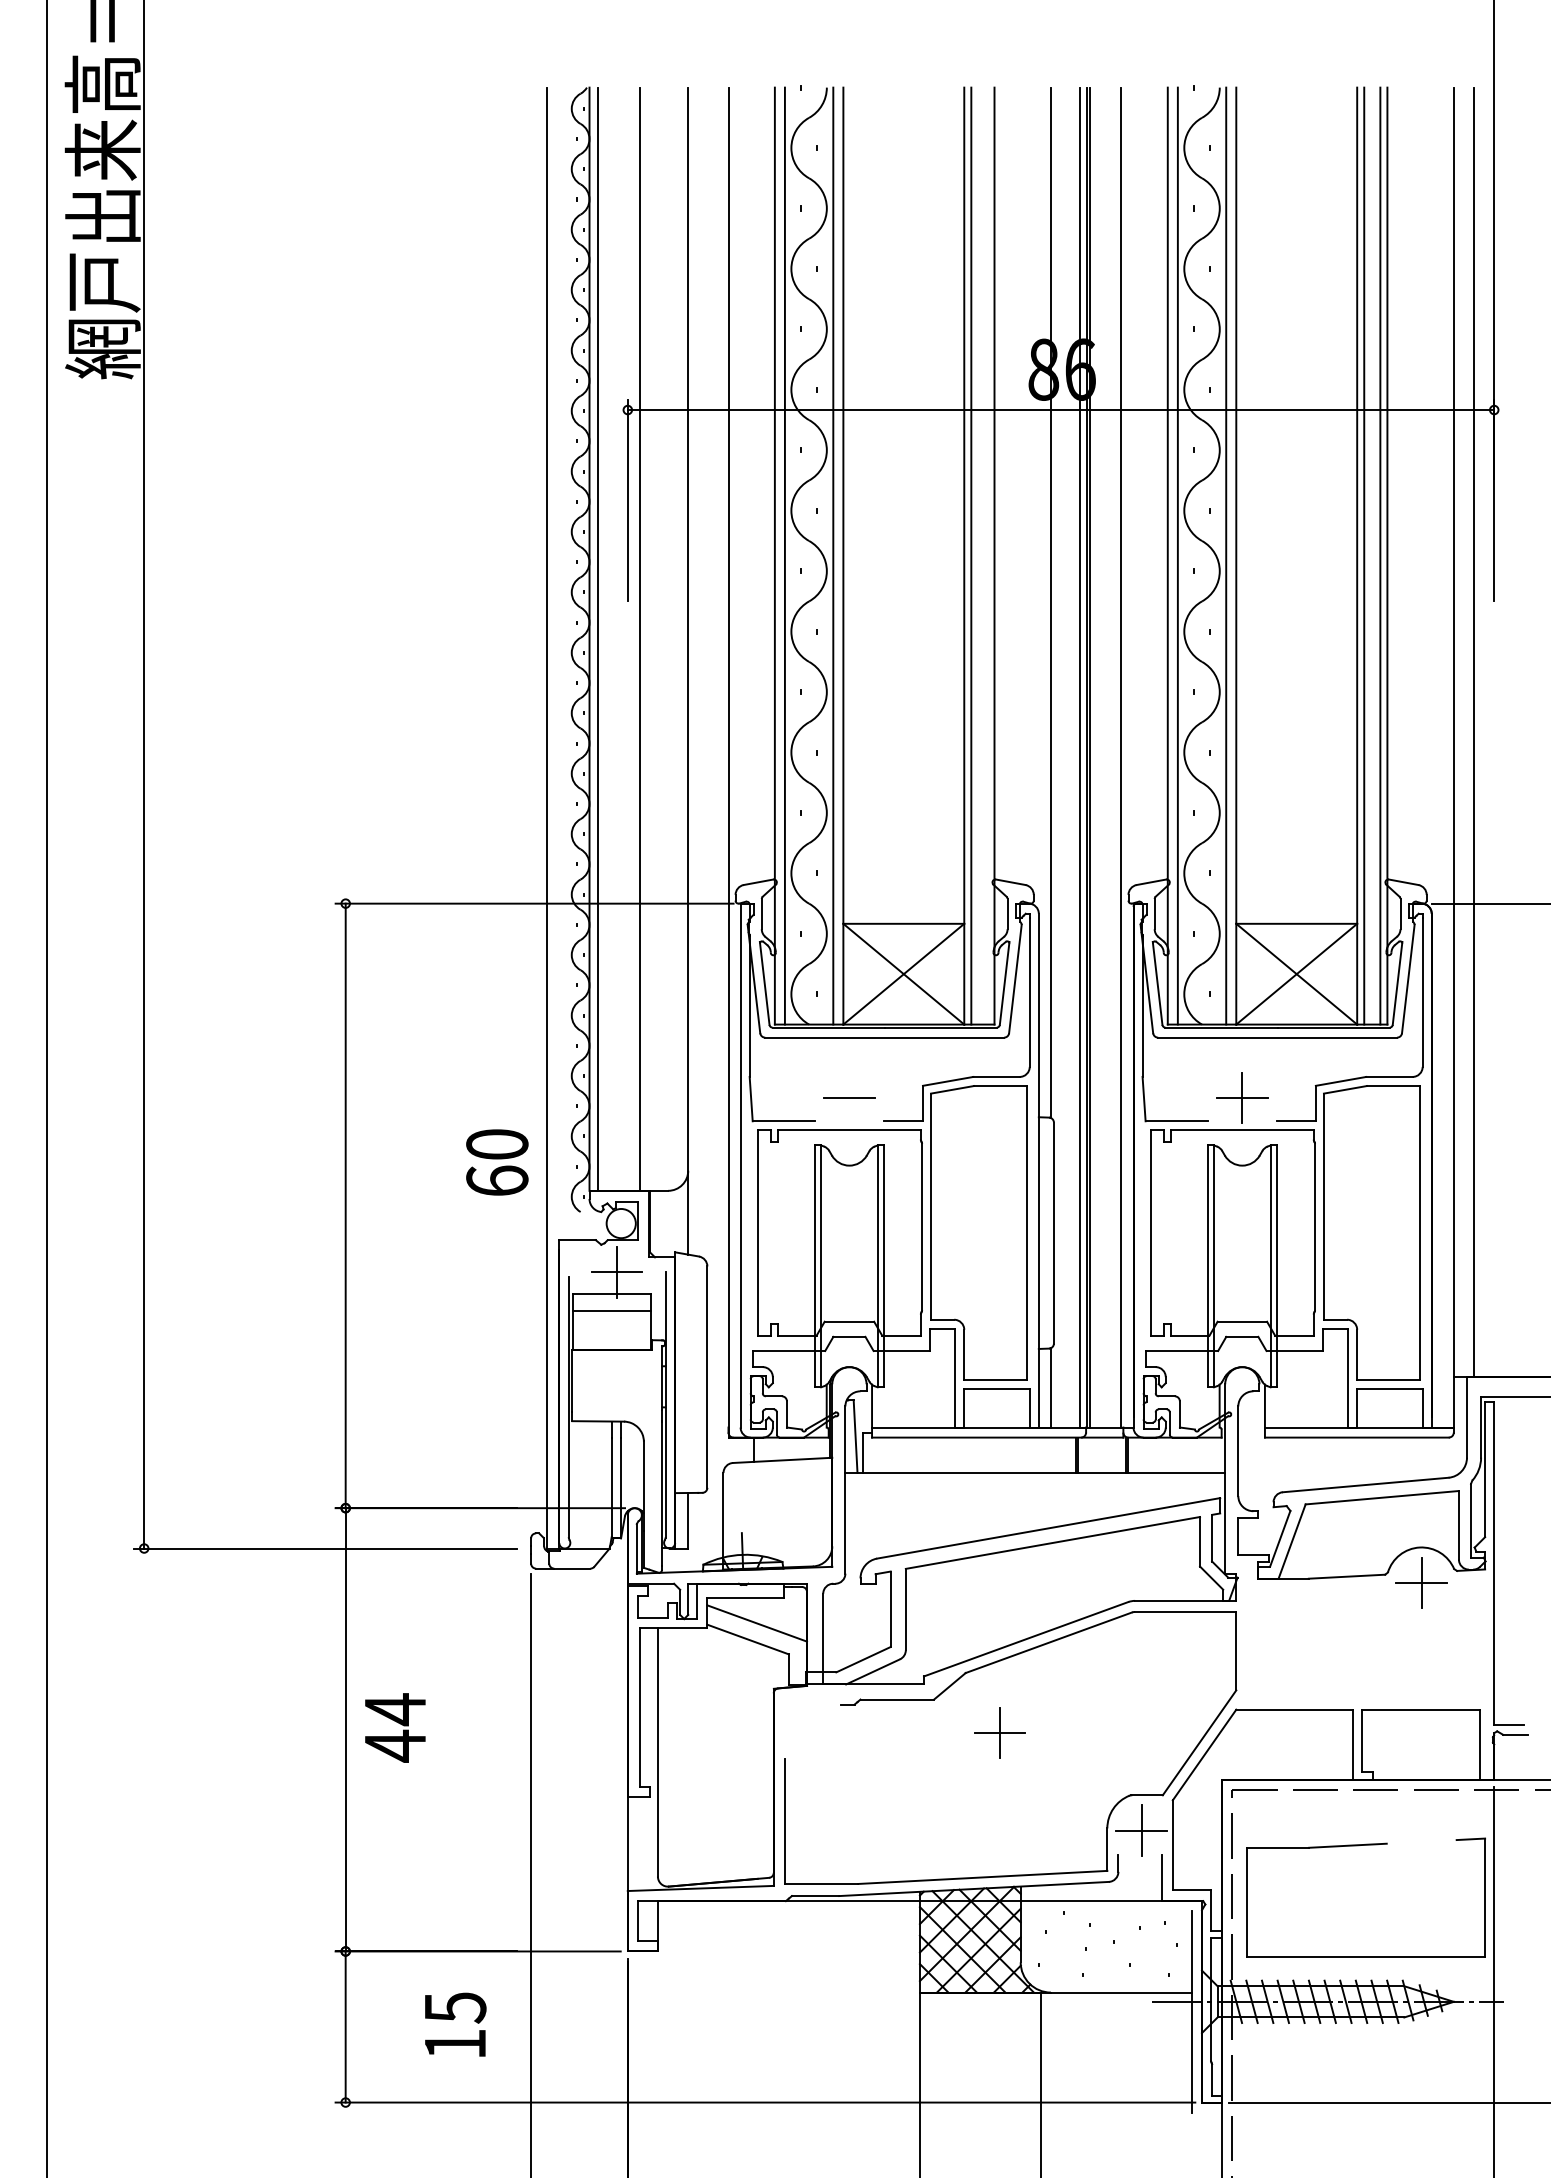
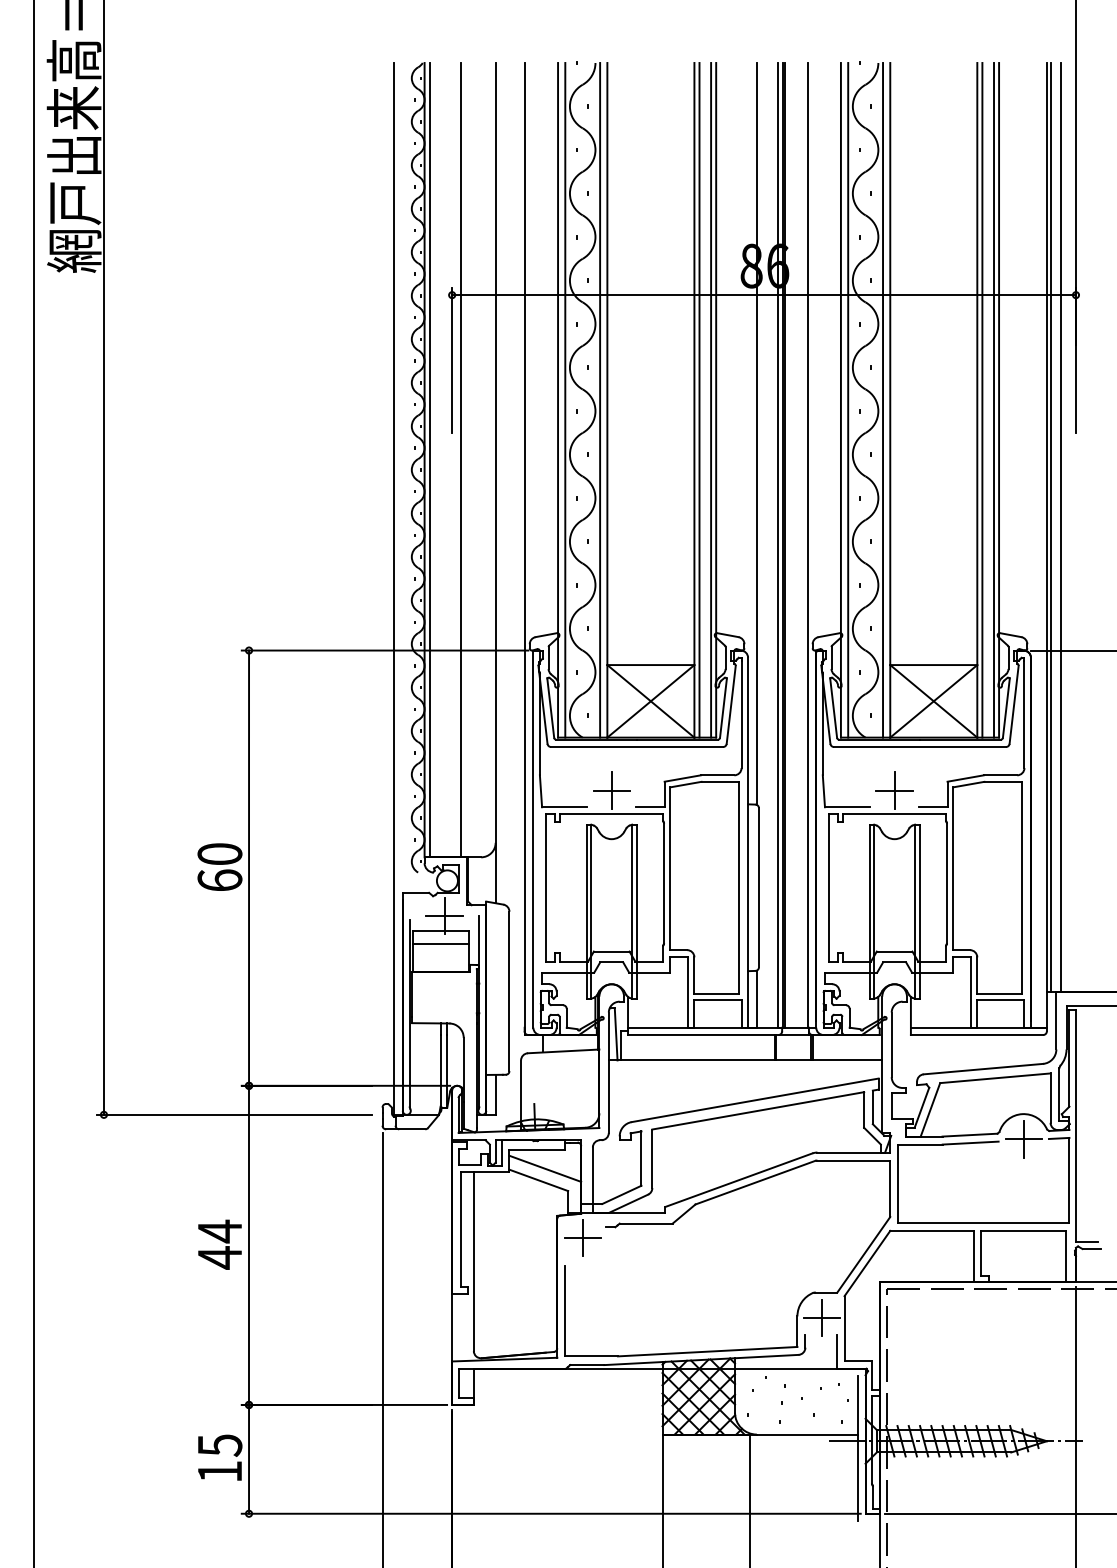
line: (987, 555) -> (711, 399), added
line: (1459, 732) -> (1050, 527), added
line: (849, 1097) -> (611, 790), added
text: (497, 1162) -> (220, 867), moved
text: (395, 1727) -> (220, 1244), moved
part: (999, 1732) -> (582, 1237), moved
part: (1358, 1846) -> (978, 1143), moved
text: (455, 2024) -> (220, 1457), moved

